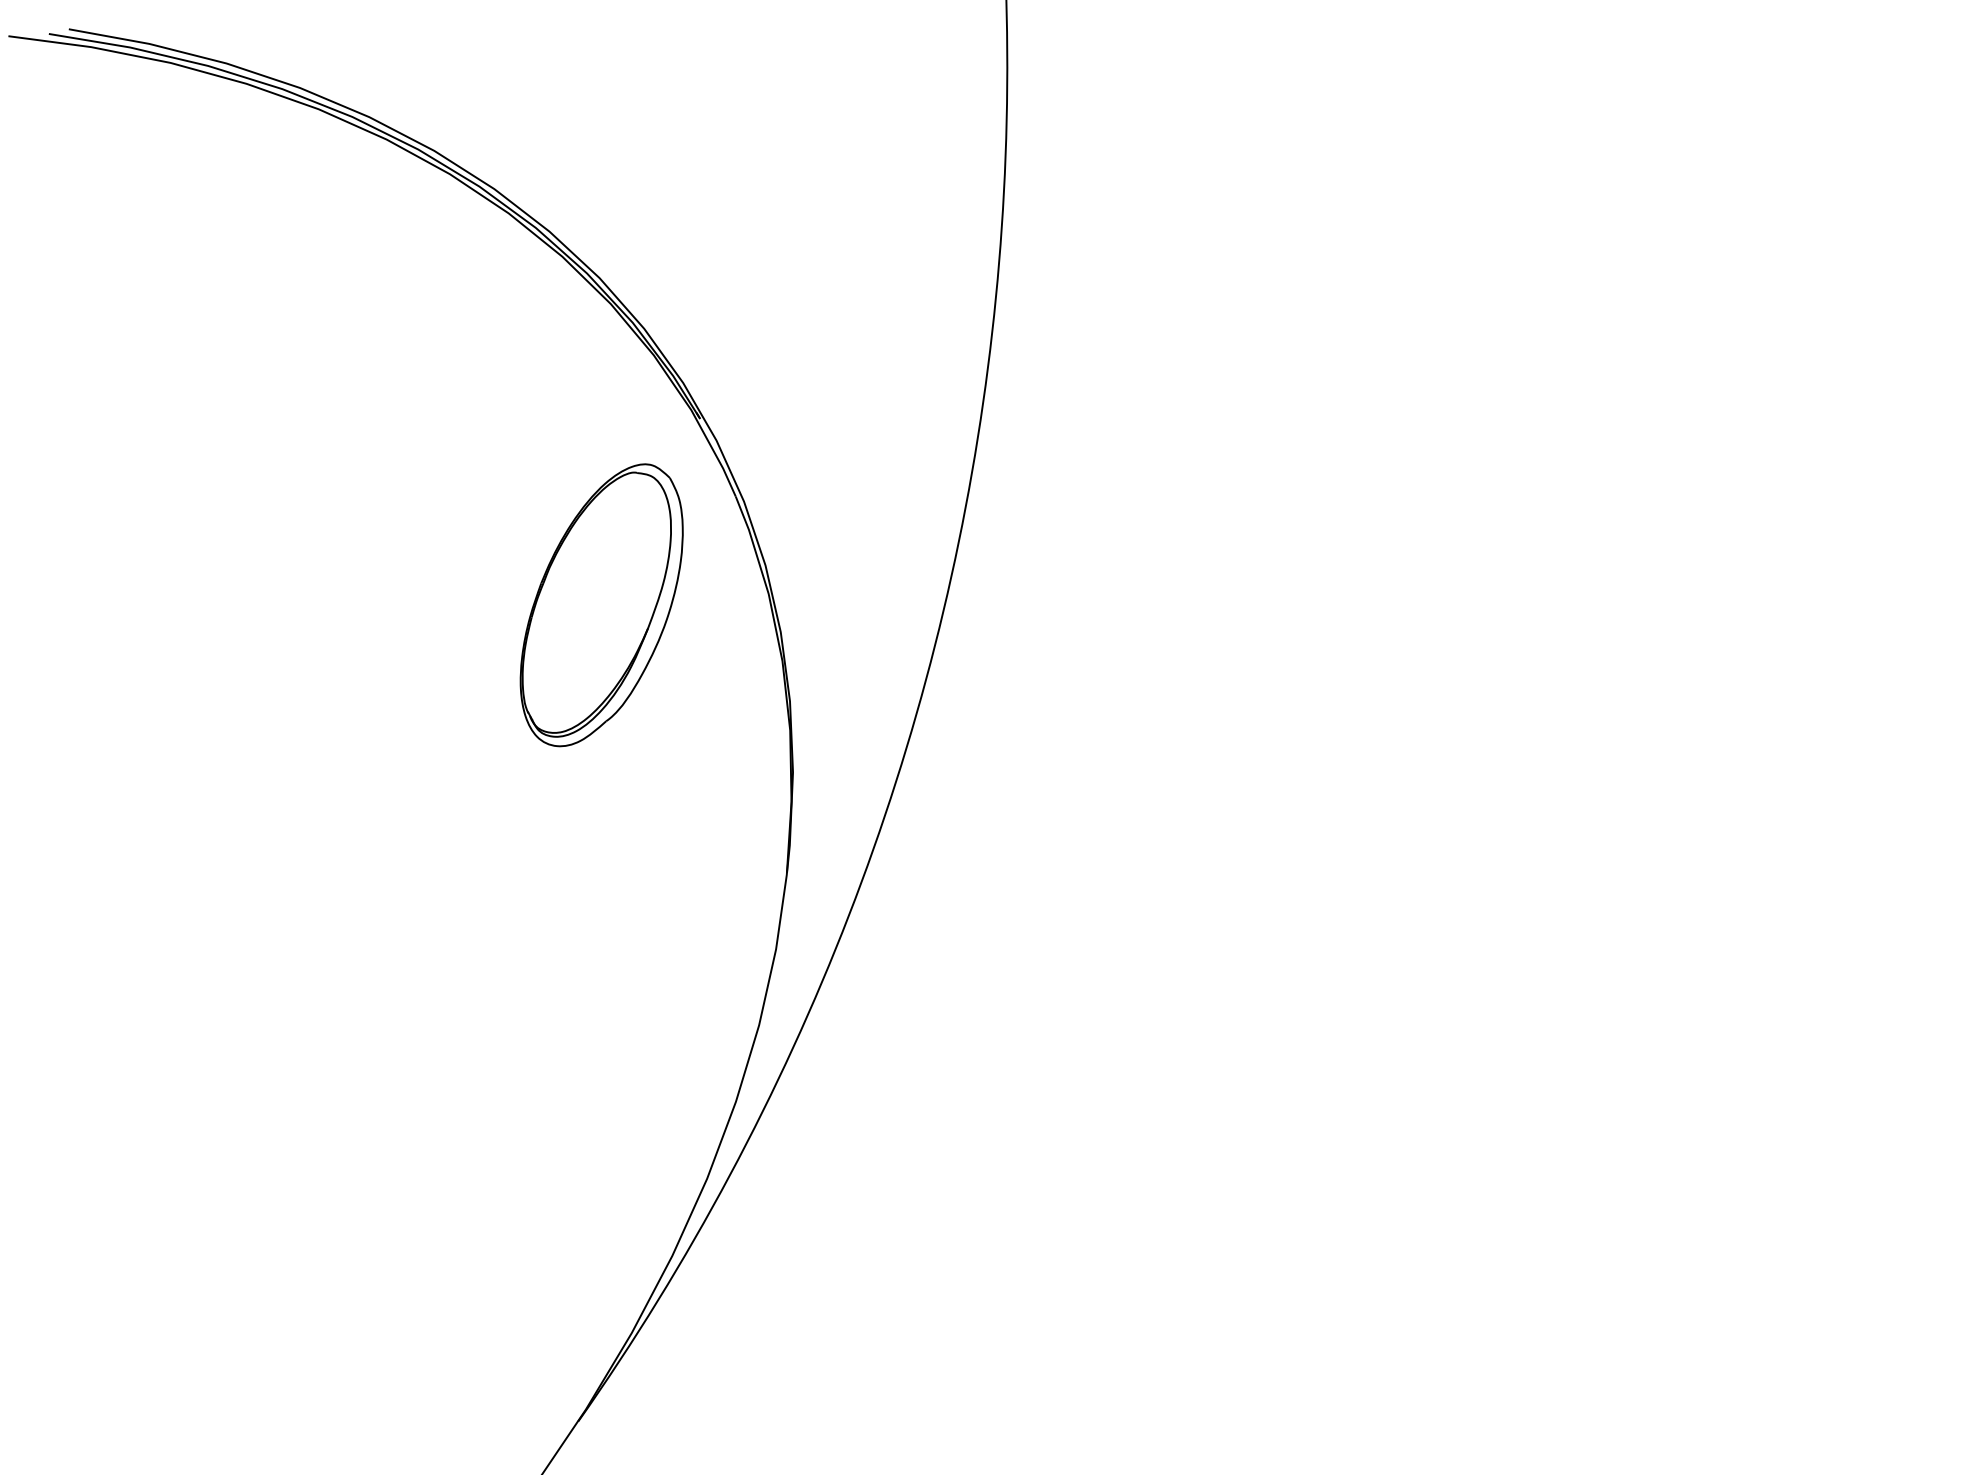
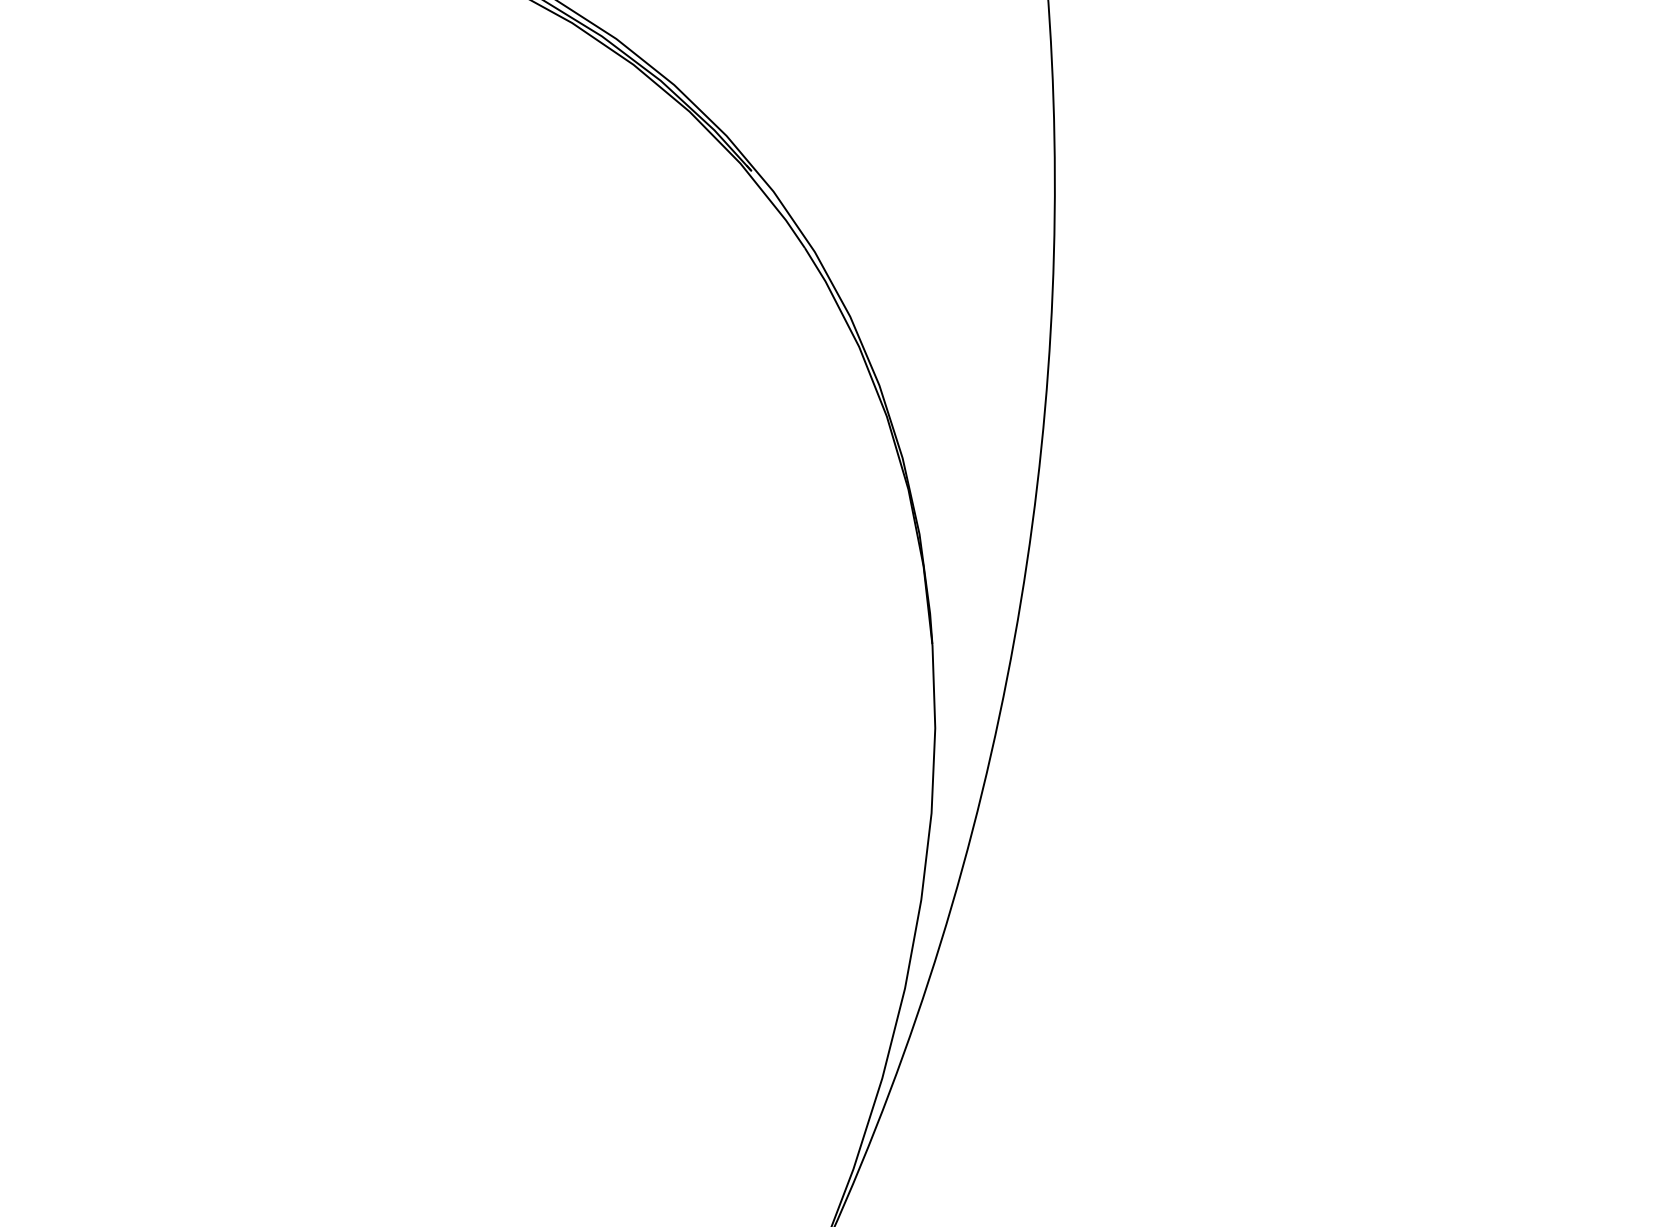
part: (601, 605) -> (681, 391), removed

